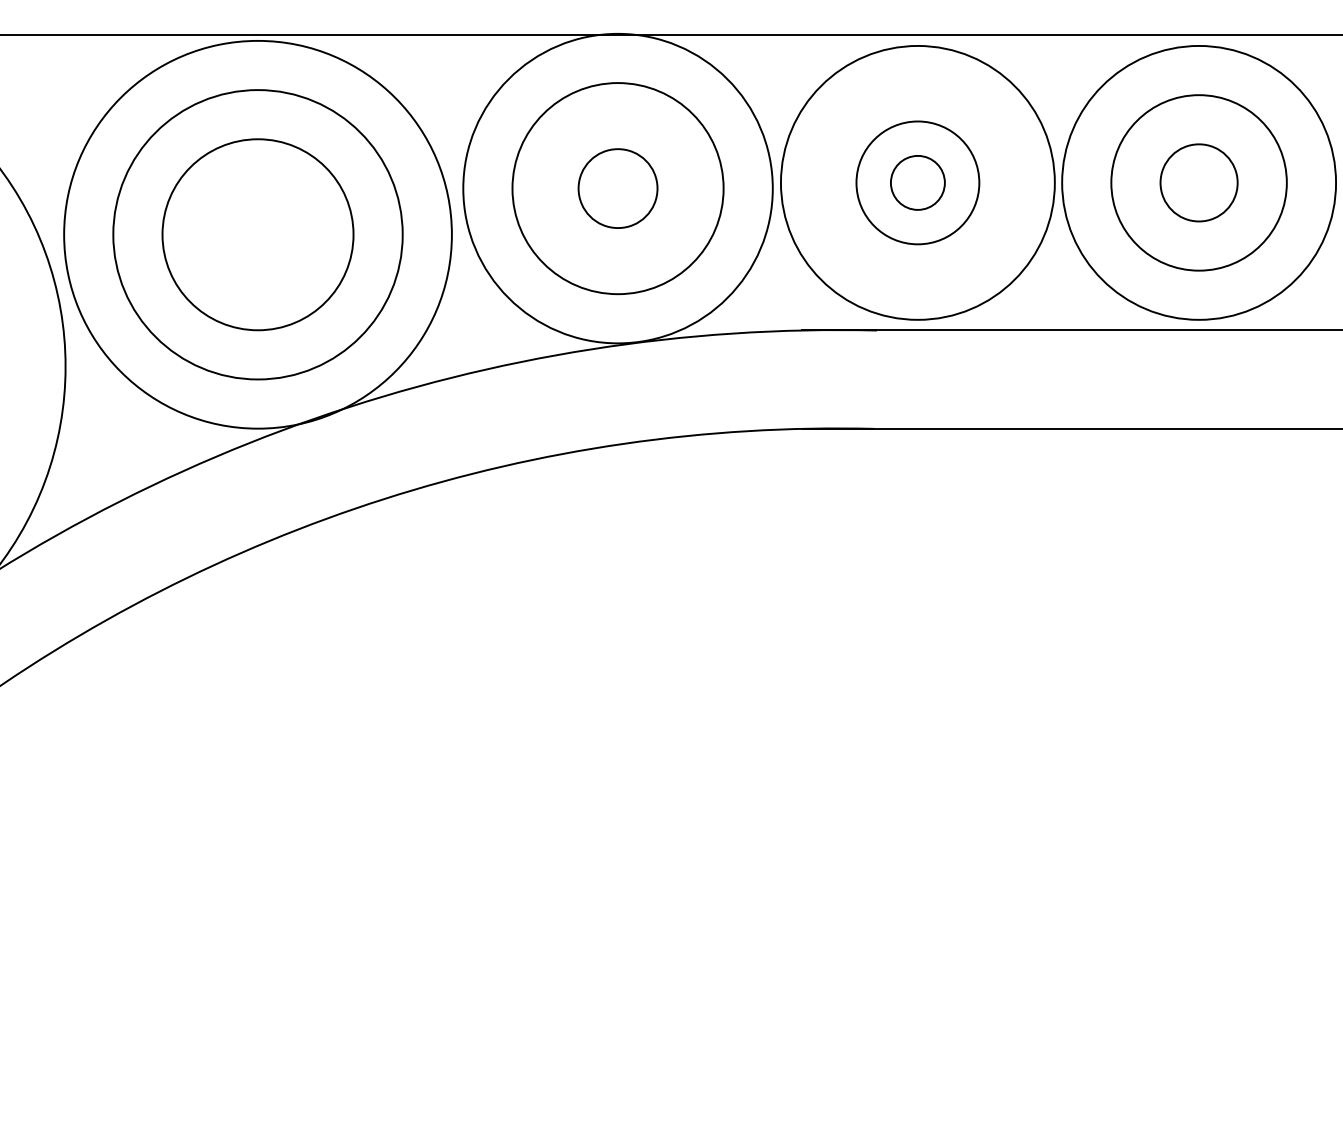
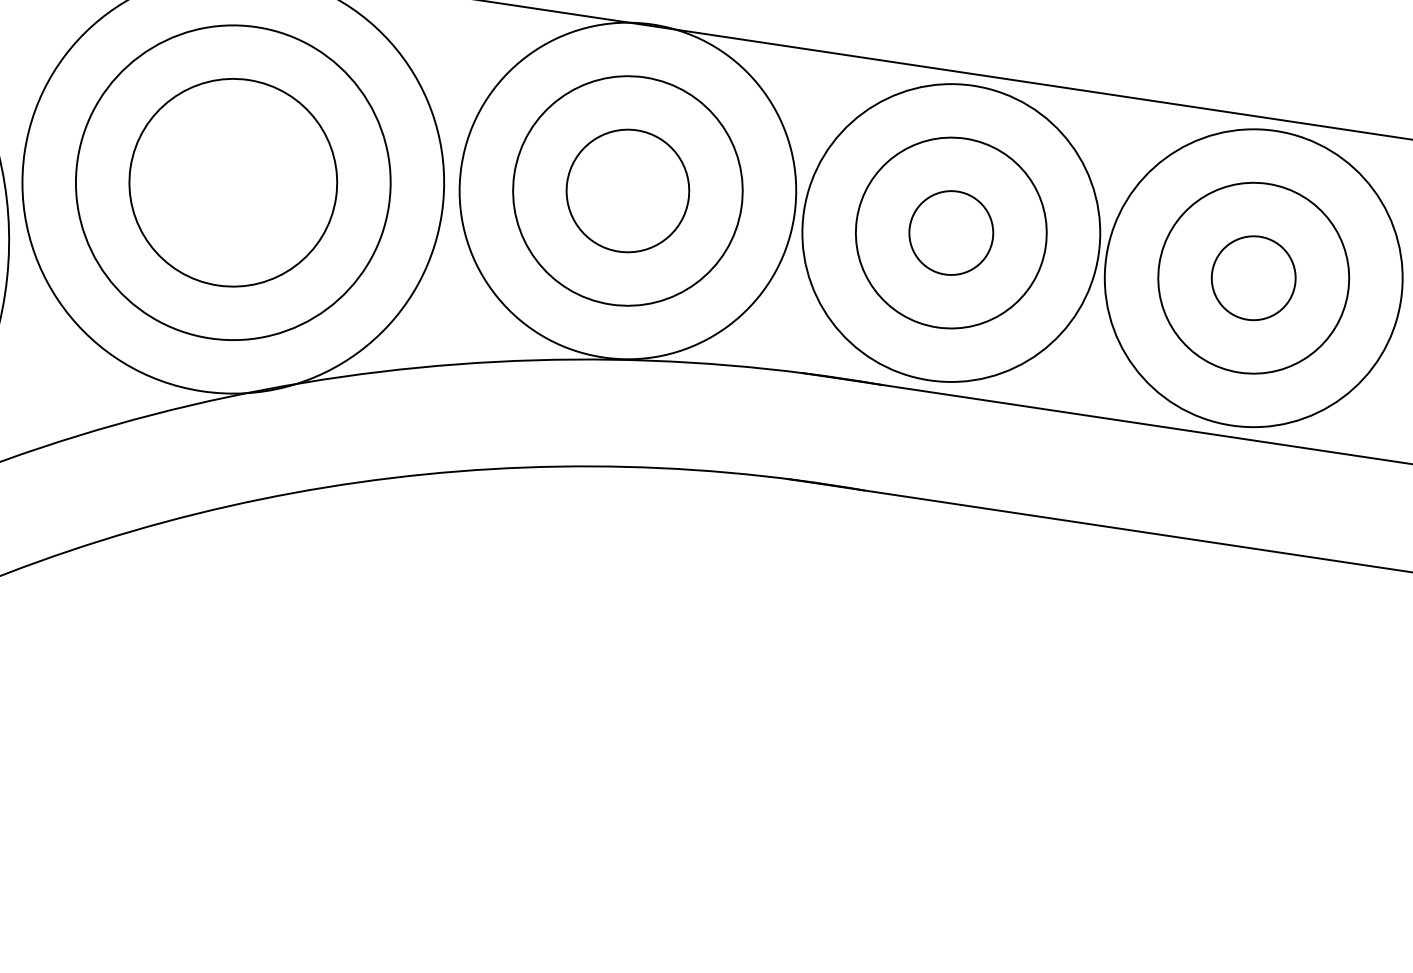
circle: (917, 182) -> (950, 232), size x1.43
circle: (917, 182) -> (950, 232), size x1.43
circle: (617, 188) -> (627, 190), size x1.43

